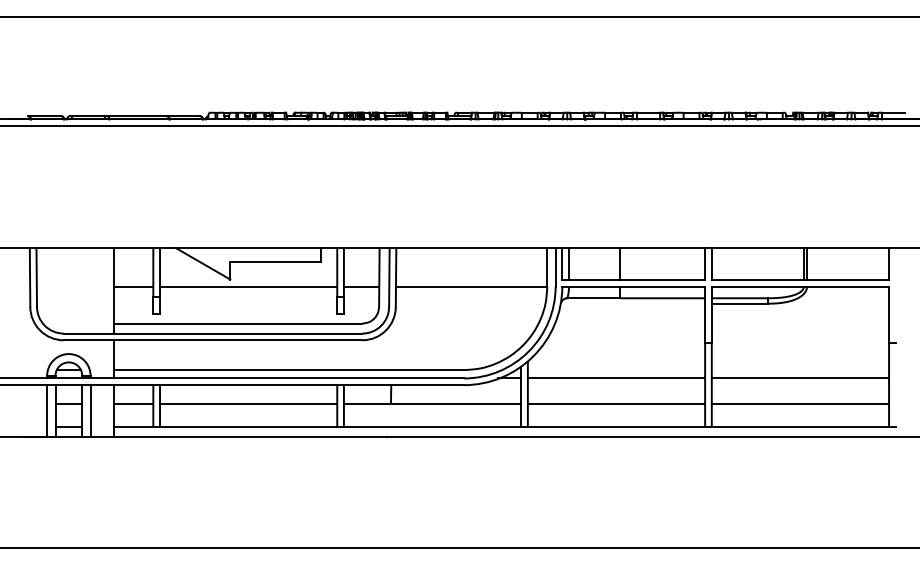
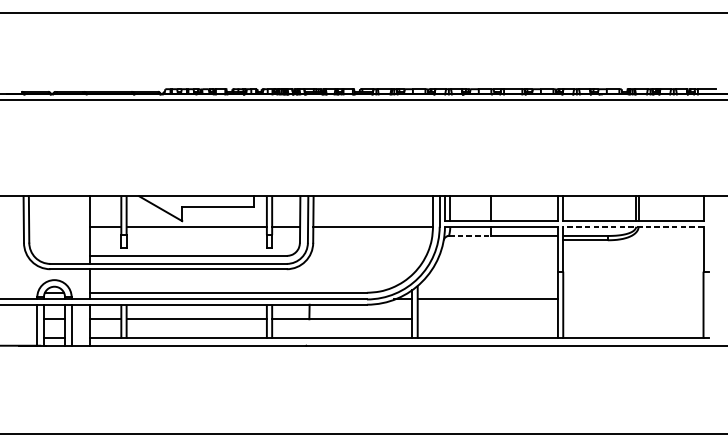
line: (800, 286) -> (633, 226), solid -> dashed
line: (594, 298) -> (470, 236), solid -> dashed
line: (800, 378) -> (633, 299), removed
line: (616, 403) -> (487, 319), removed
line: (800, 403) -> (633, 319), removed

